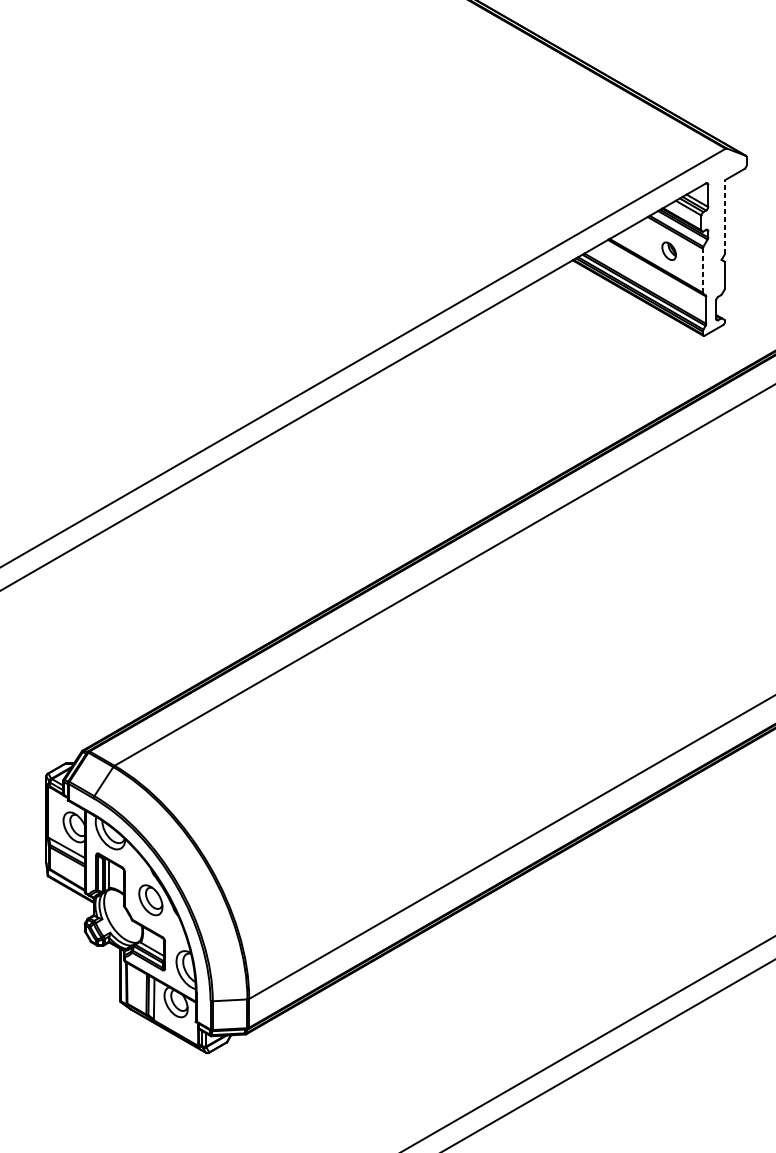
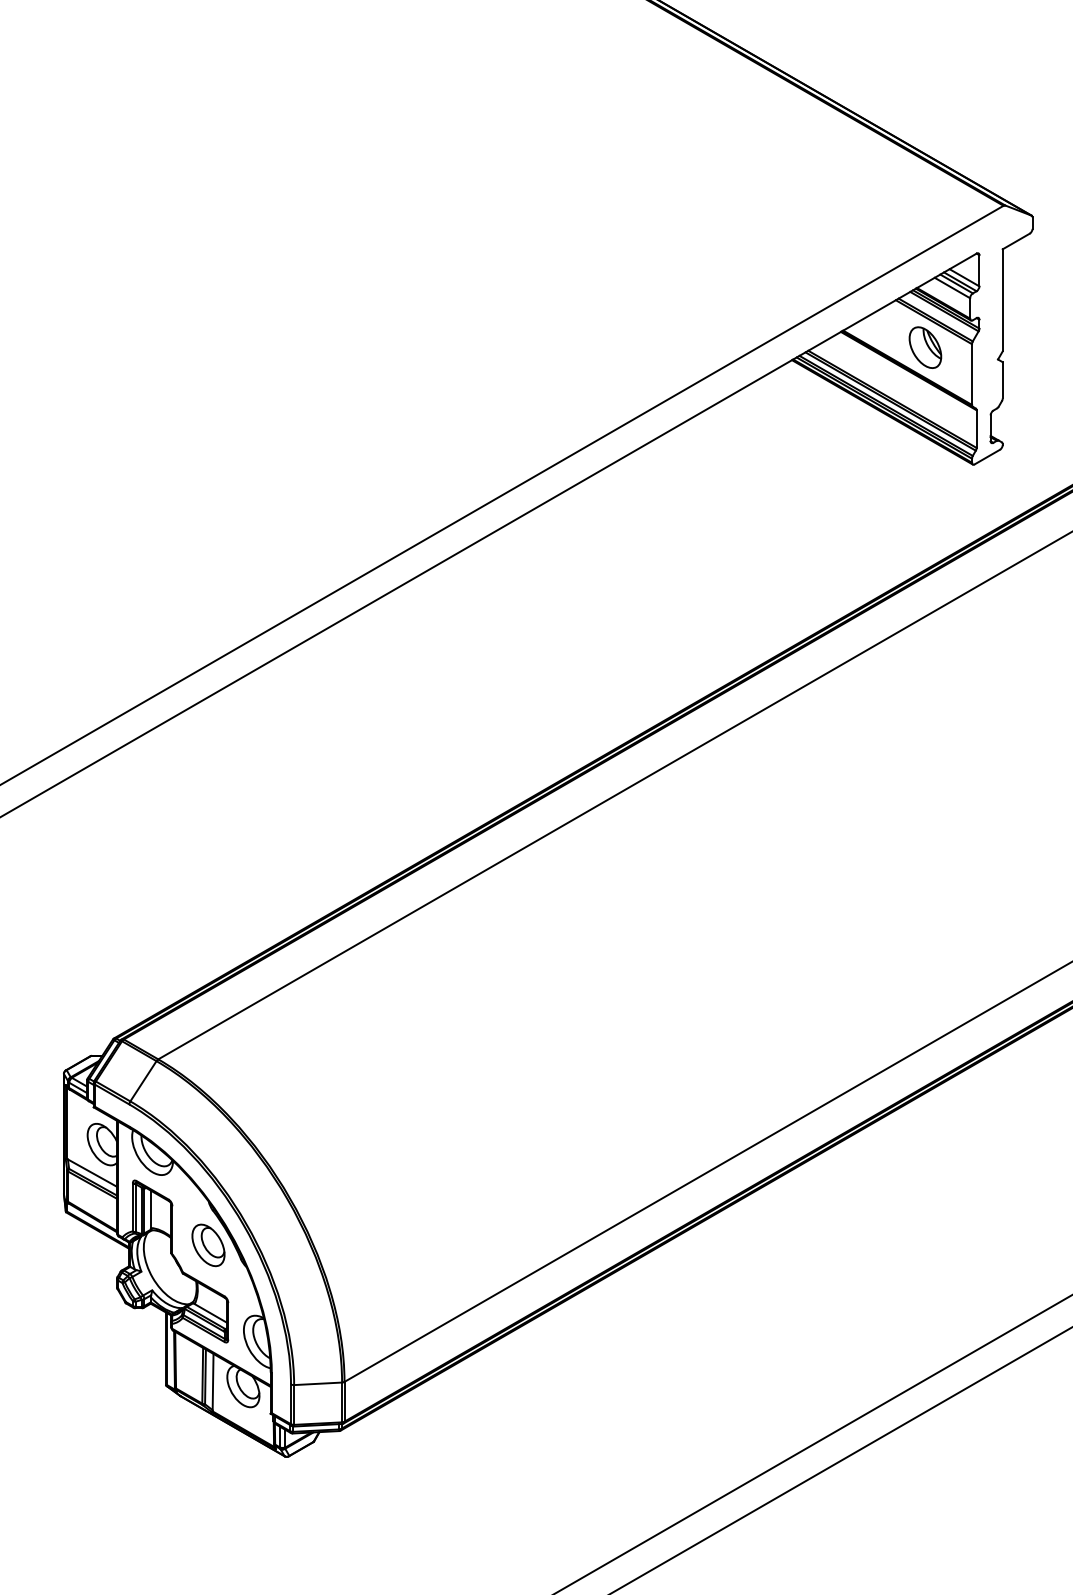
line: (724, 216) -> (1002, 299), dashed -> solid
part: (669, 251) -> (925, 347), size x1.67
line: (702, 270) -> (971, 374), dashed -> solid

